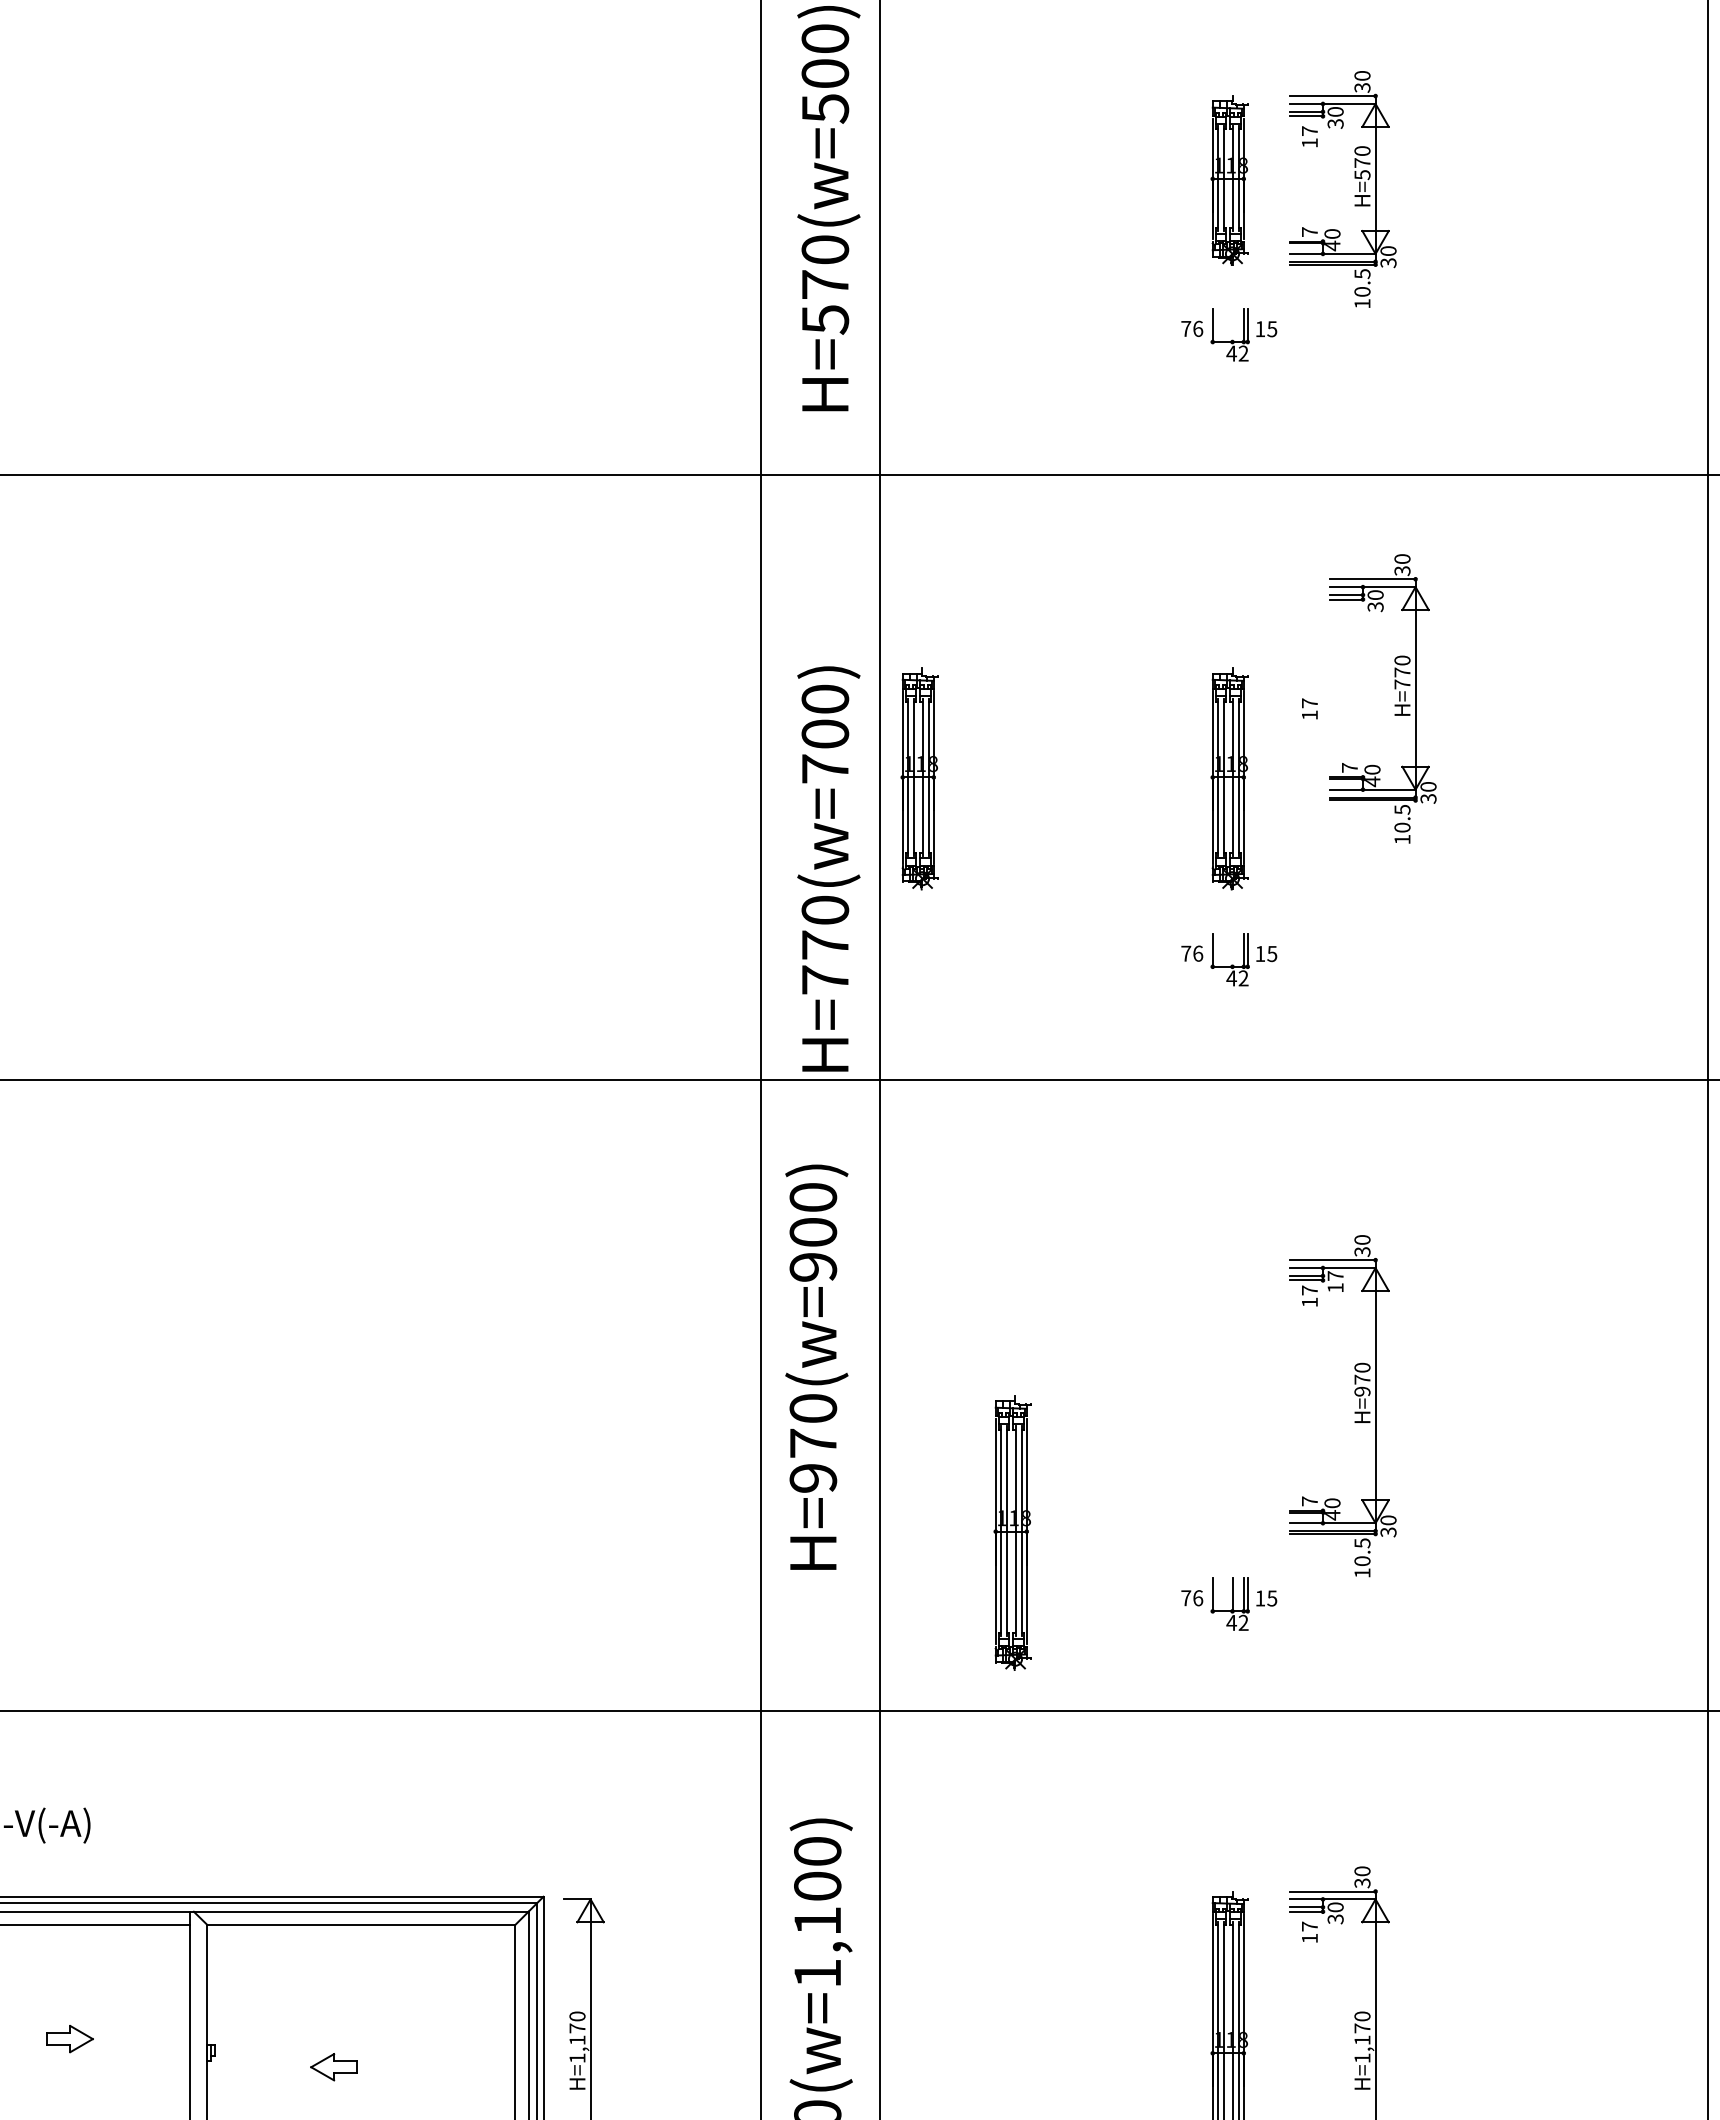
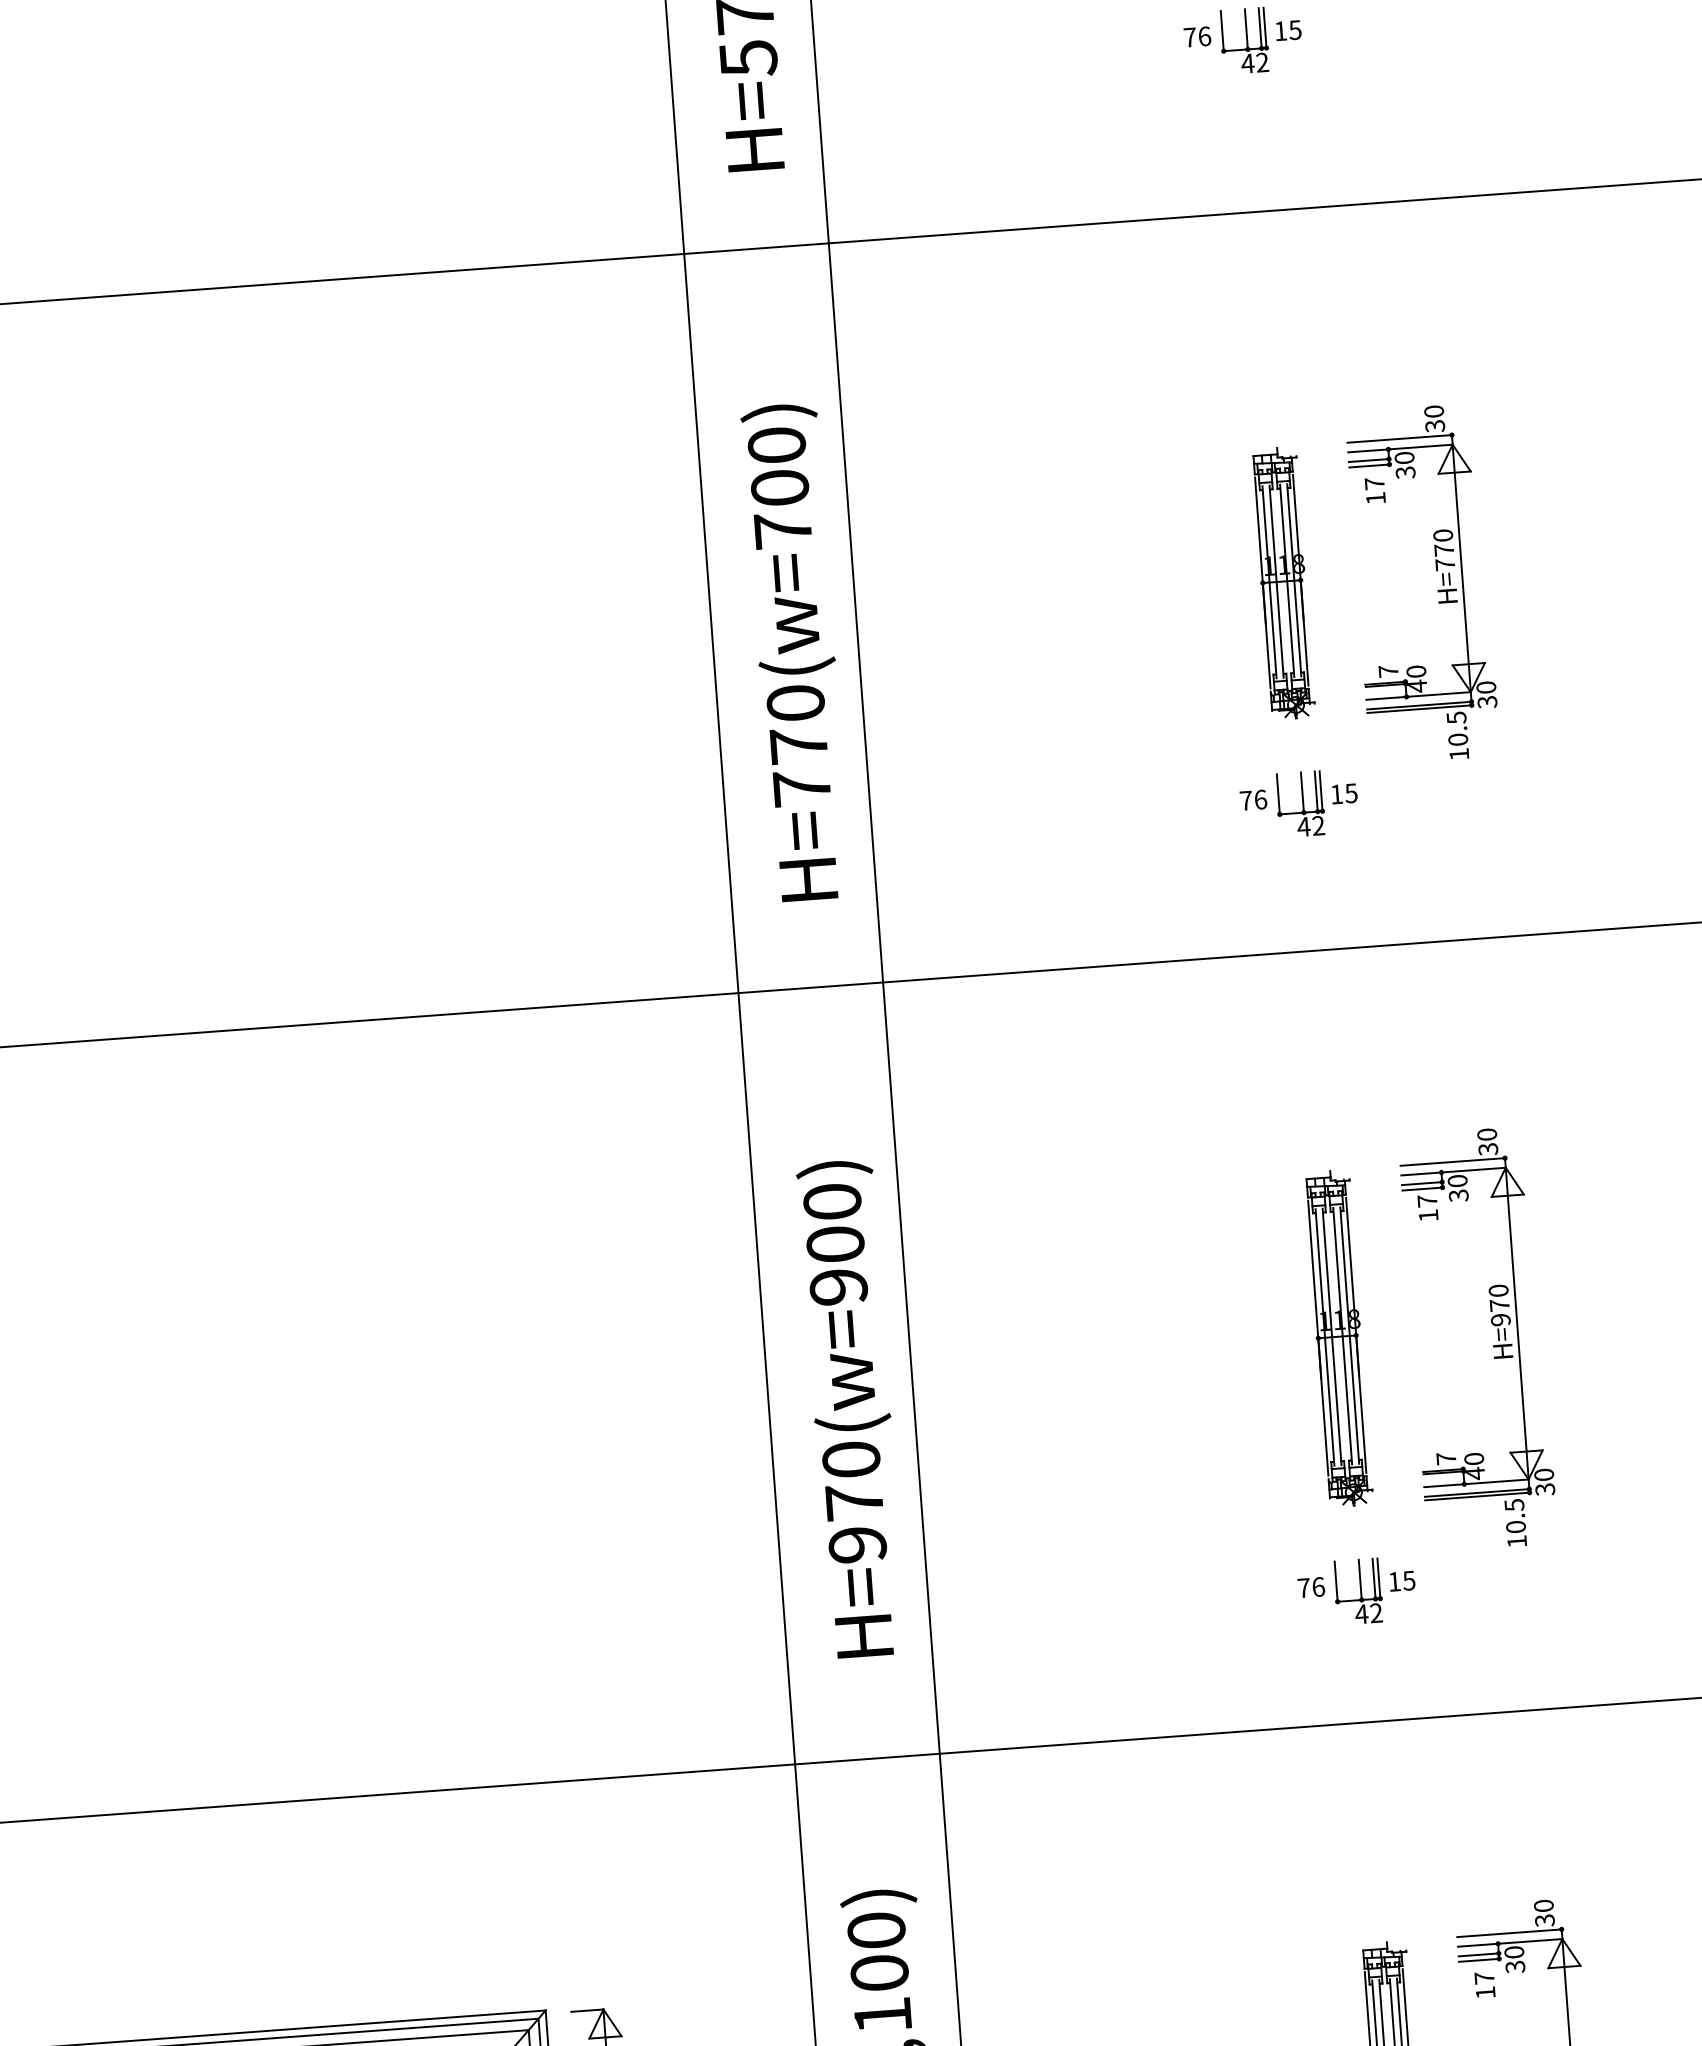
line: (1232, 325) -> (1246, 29), added
part: (1394, 704) -> (1437, 589), moved
part: (919, 778) -> (904, 610), removed
text: (828, 868) -> (795, 651), moved
line: (1232, 949) -> (1302, 791), added
text: (1335, 1282) -> (1458, 1189), 17 -> 30
text: (816, 1366) -> (851, 1407), moved
part: (1012, 1532) -> (1338, 1337), moved

